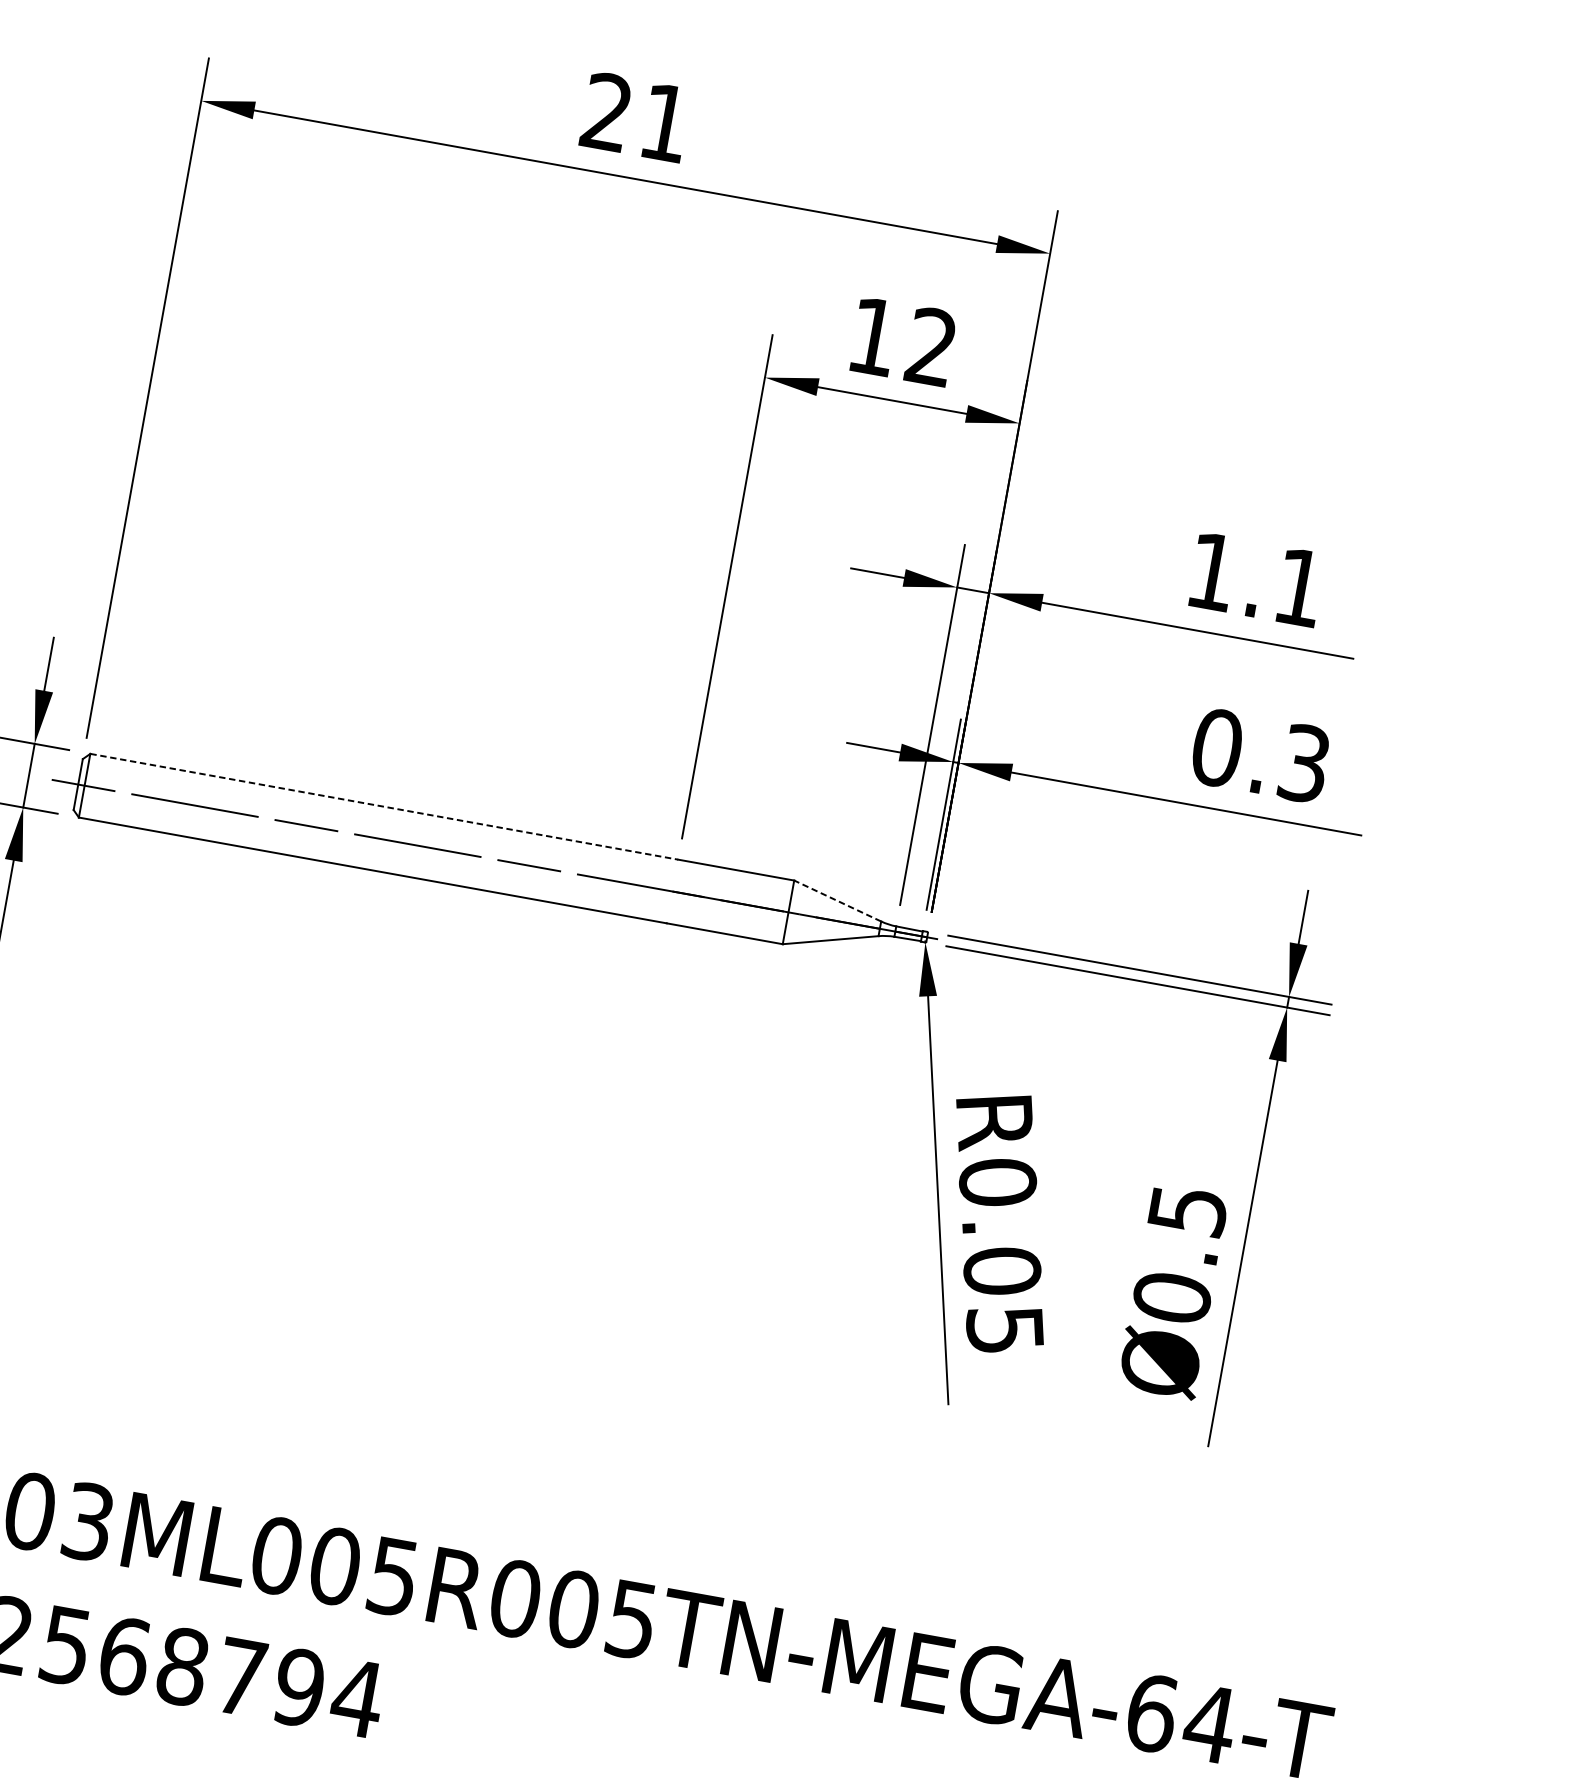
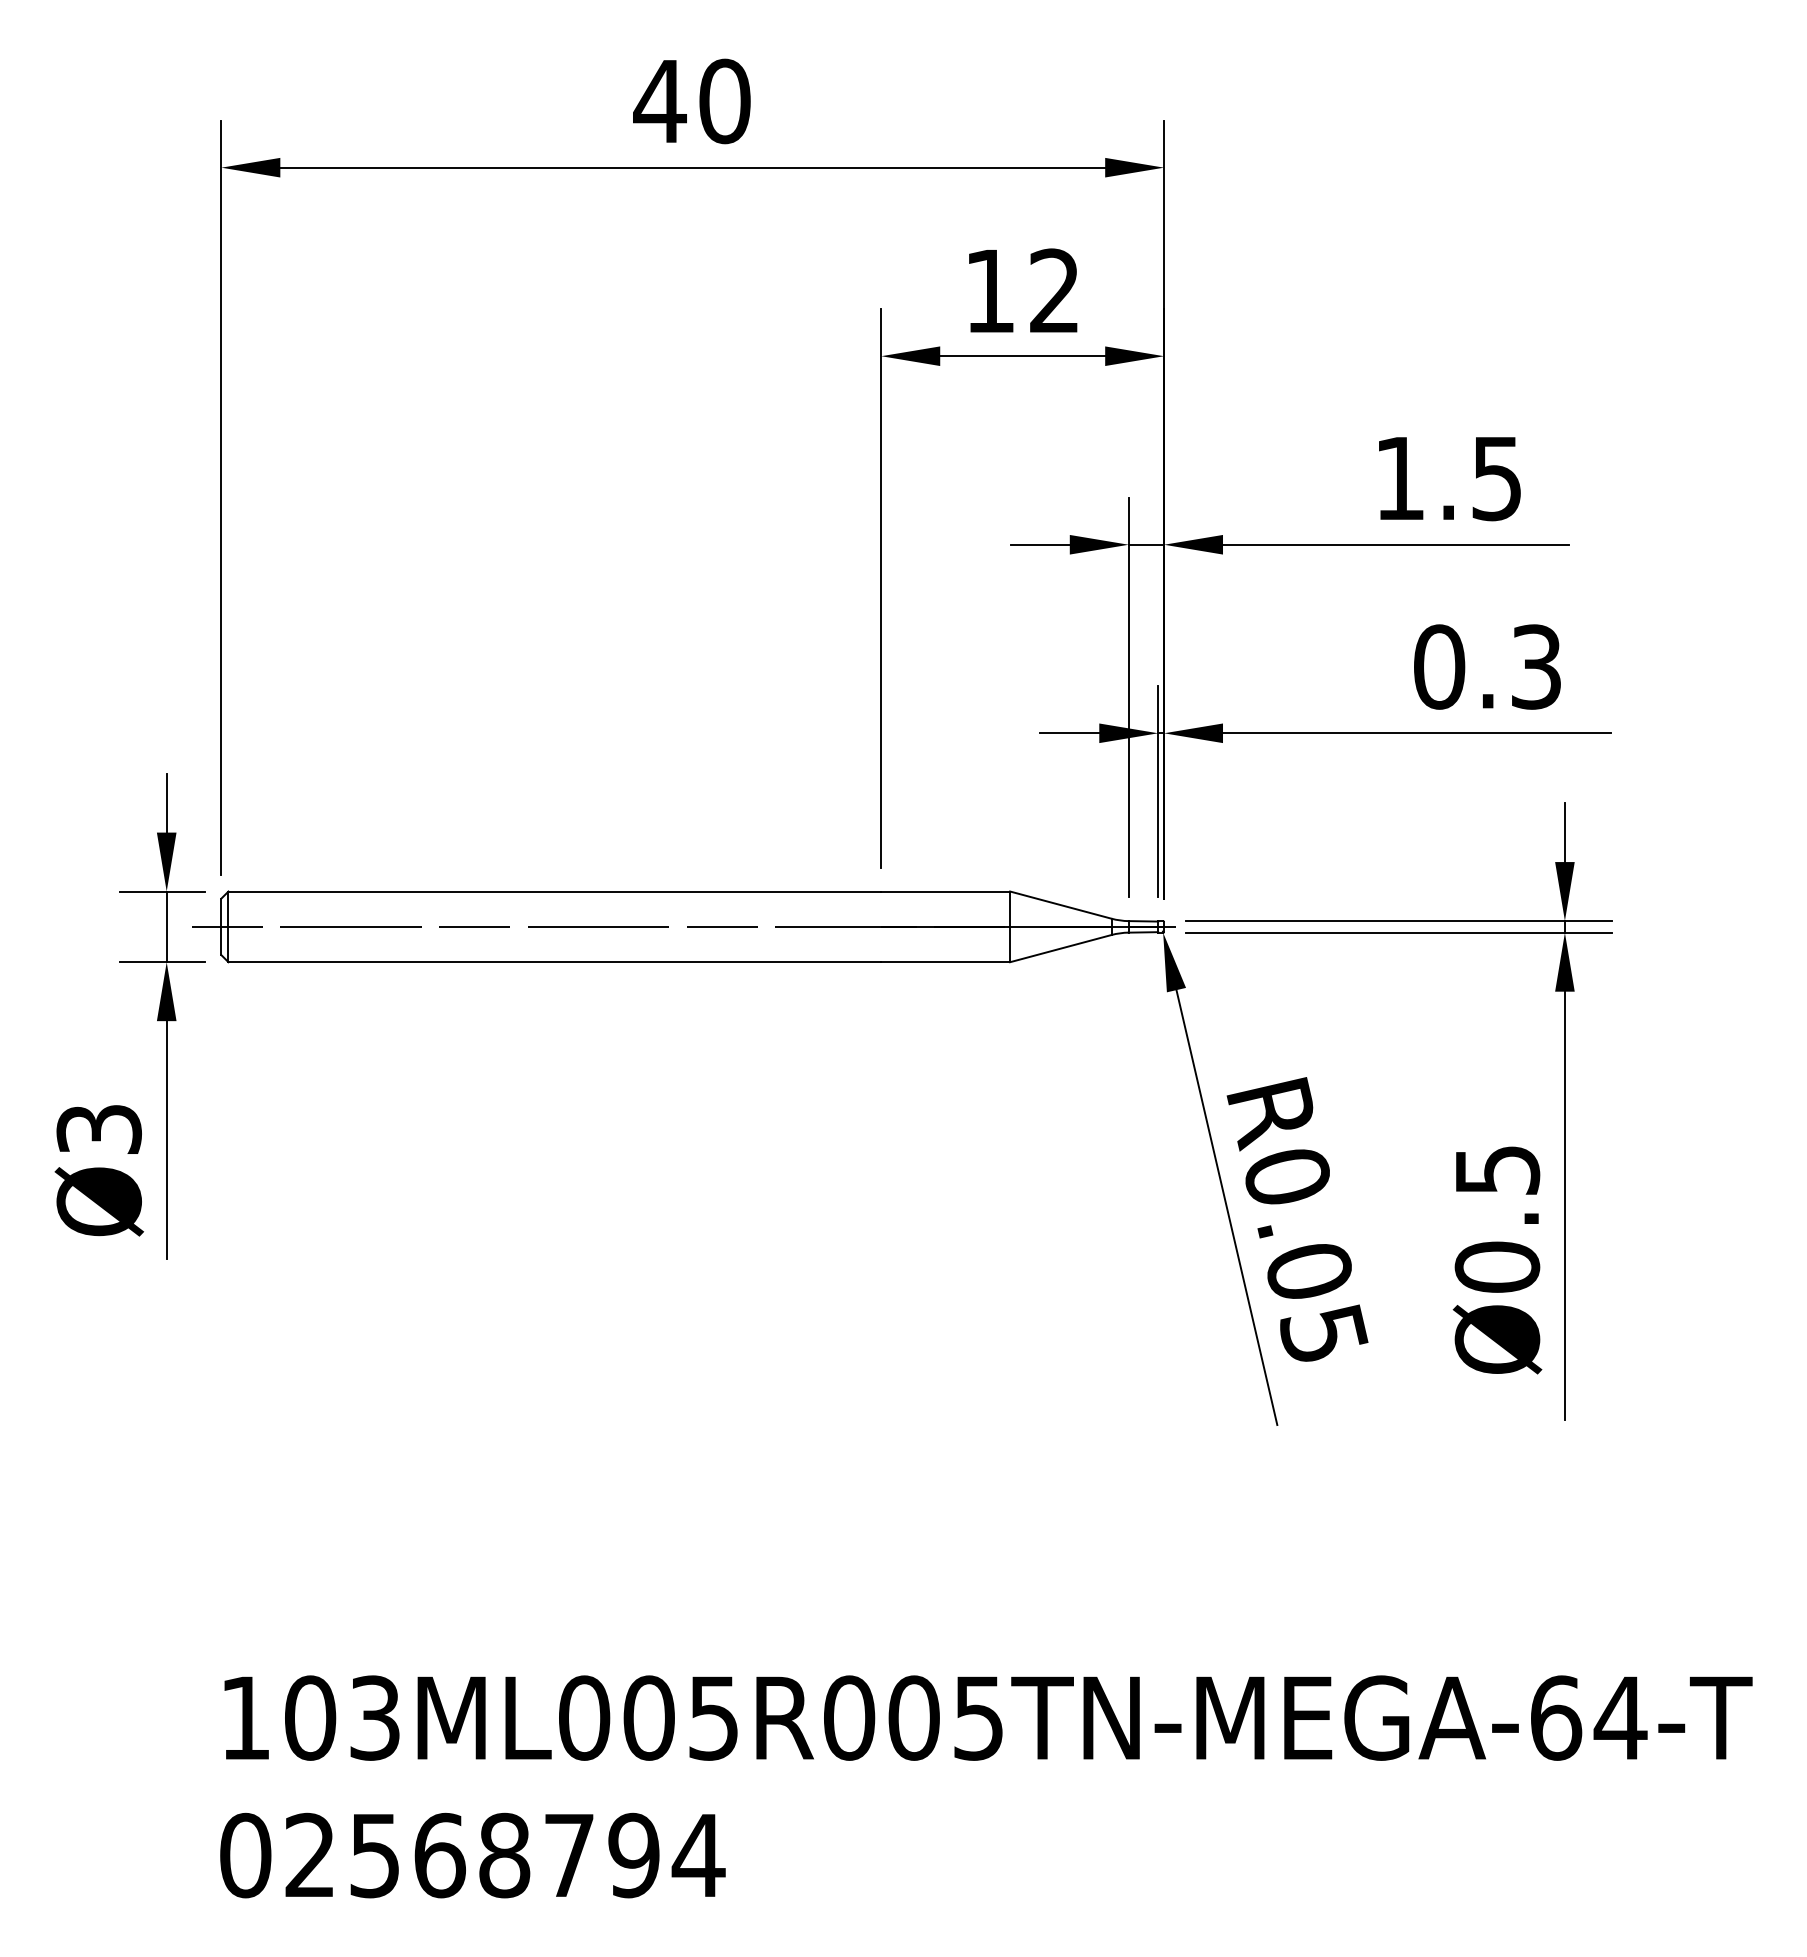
text: (635, 117) -> (691, 101), 21 -> 40
text: (1299, 588) -> (1496, 479), 1.1 -> 1.5
line: (384, 806) -> (555, 891), dashed -> solid
line: (837, 901) -> (1060, 905), dashed -> solid

